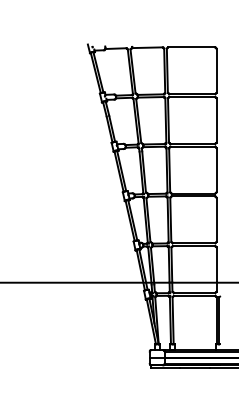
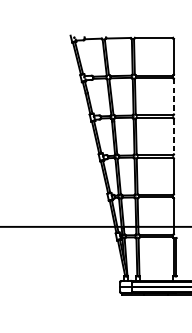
line: (216, 120) -> (173, 96), solid -> dashed
line: (216, 170) -> (173, 136), solid -> dashed

